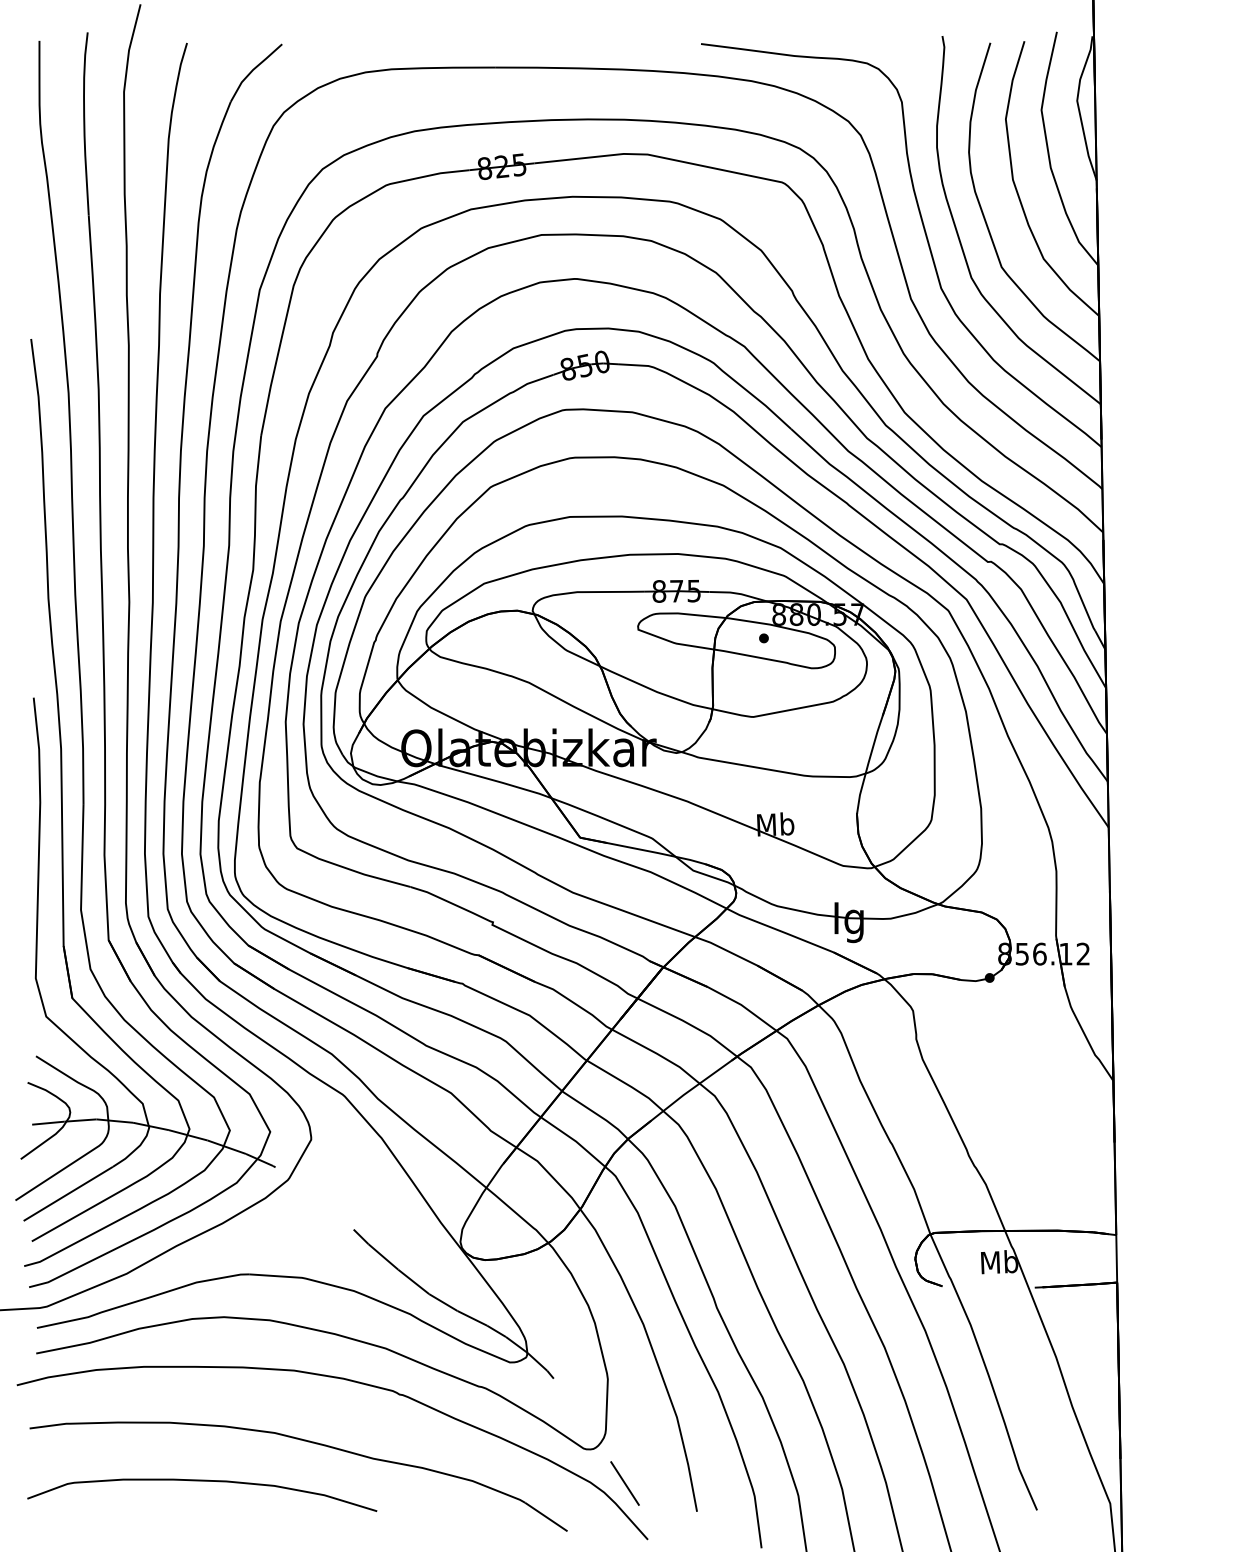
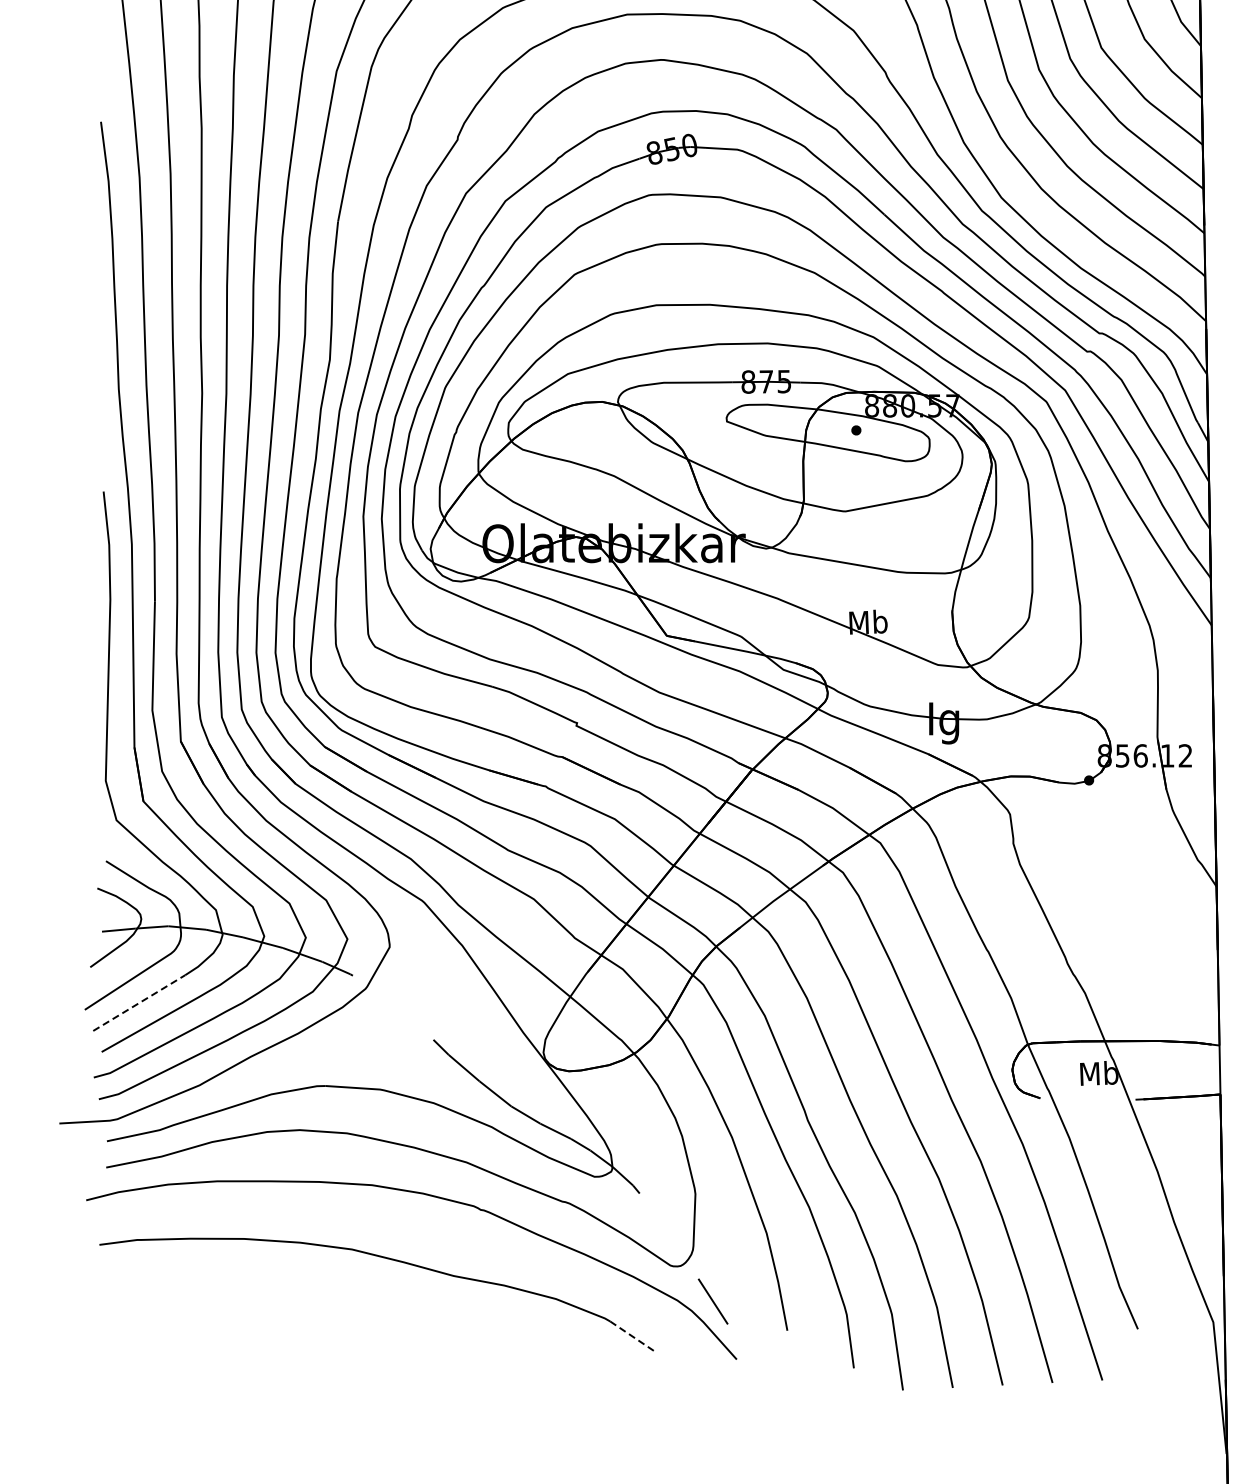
line: (68, 1193) -> (139, 1002), solid -> dashed
curve: (202, 1481) -> (277, 1299), removed
line: (546, 1517) -> (632, 1336), solid -> dashed

